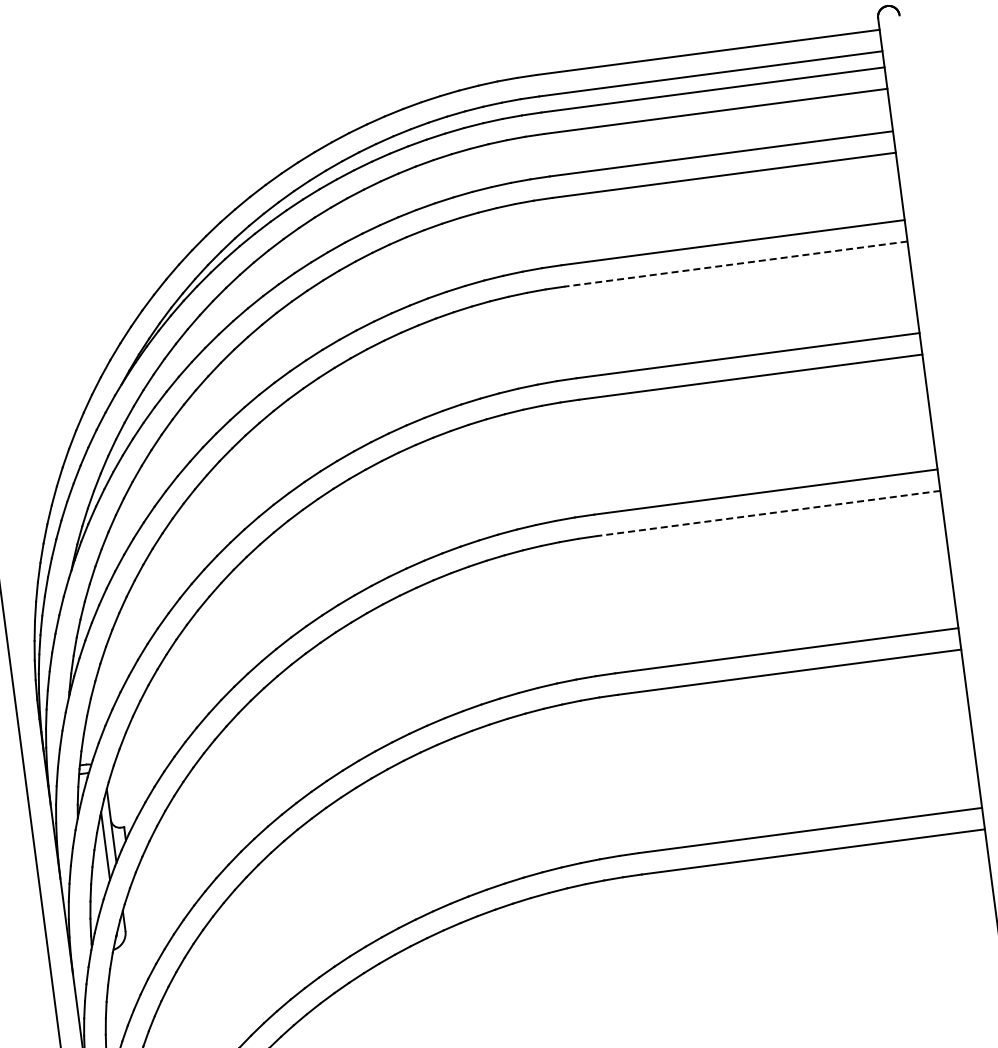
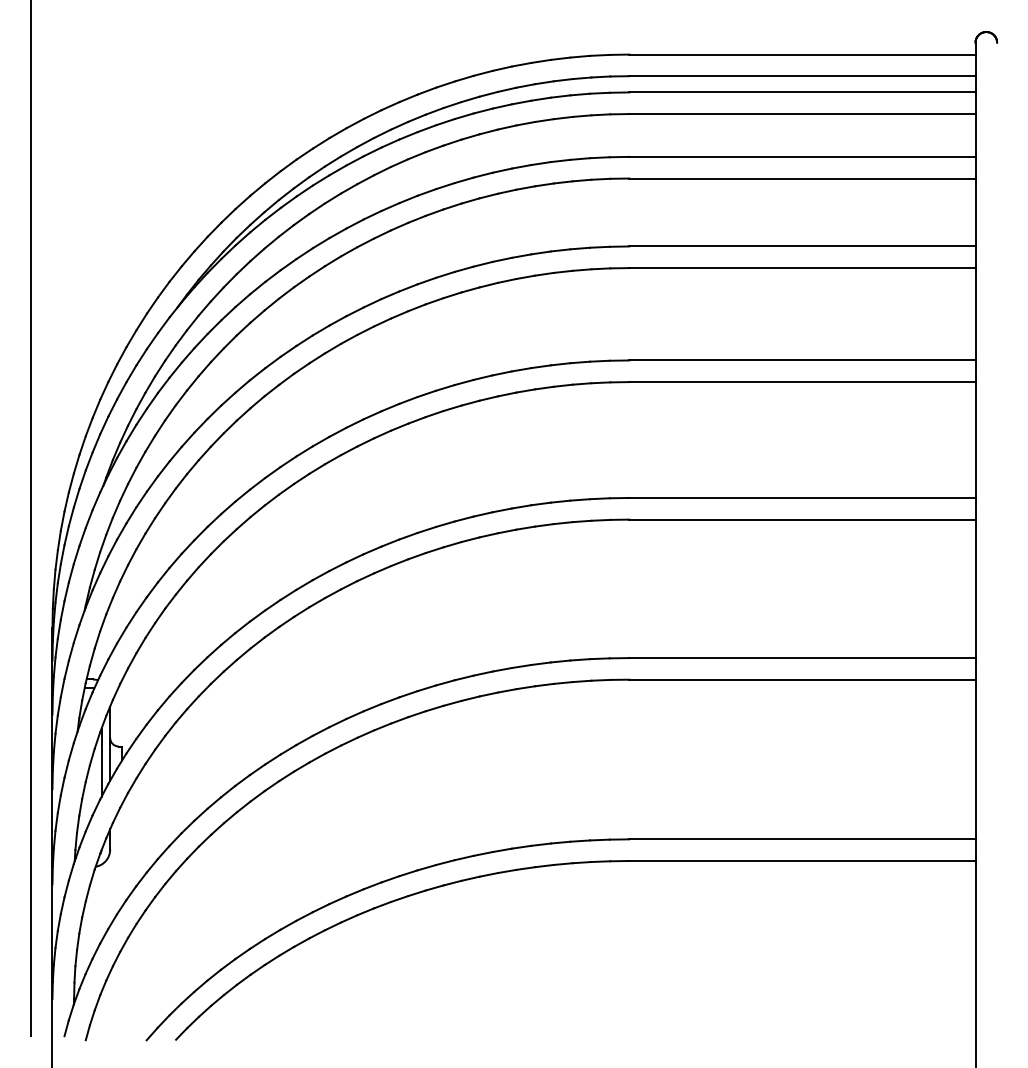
line: (735, 264) -> (801, 268), dashed -> solid
line: (767, 513) -> (801, 519), dashed -> solid

